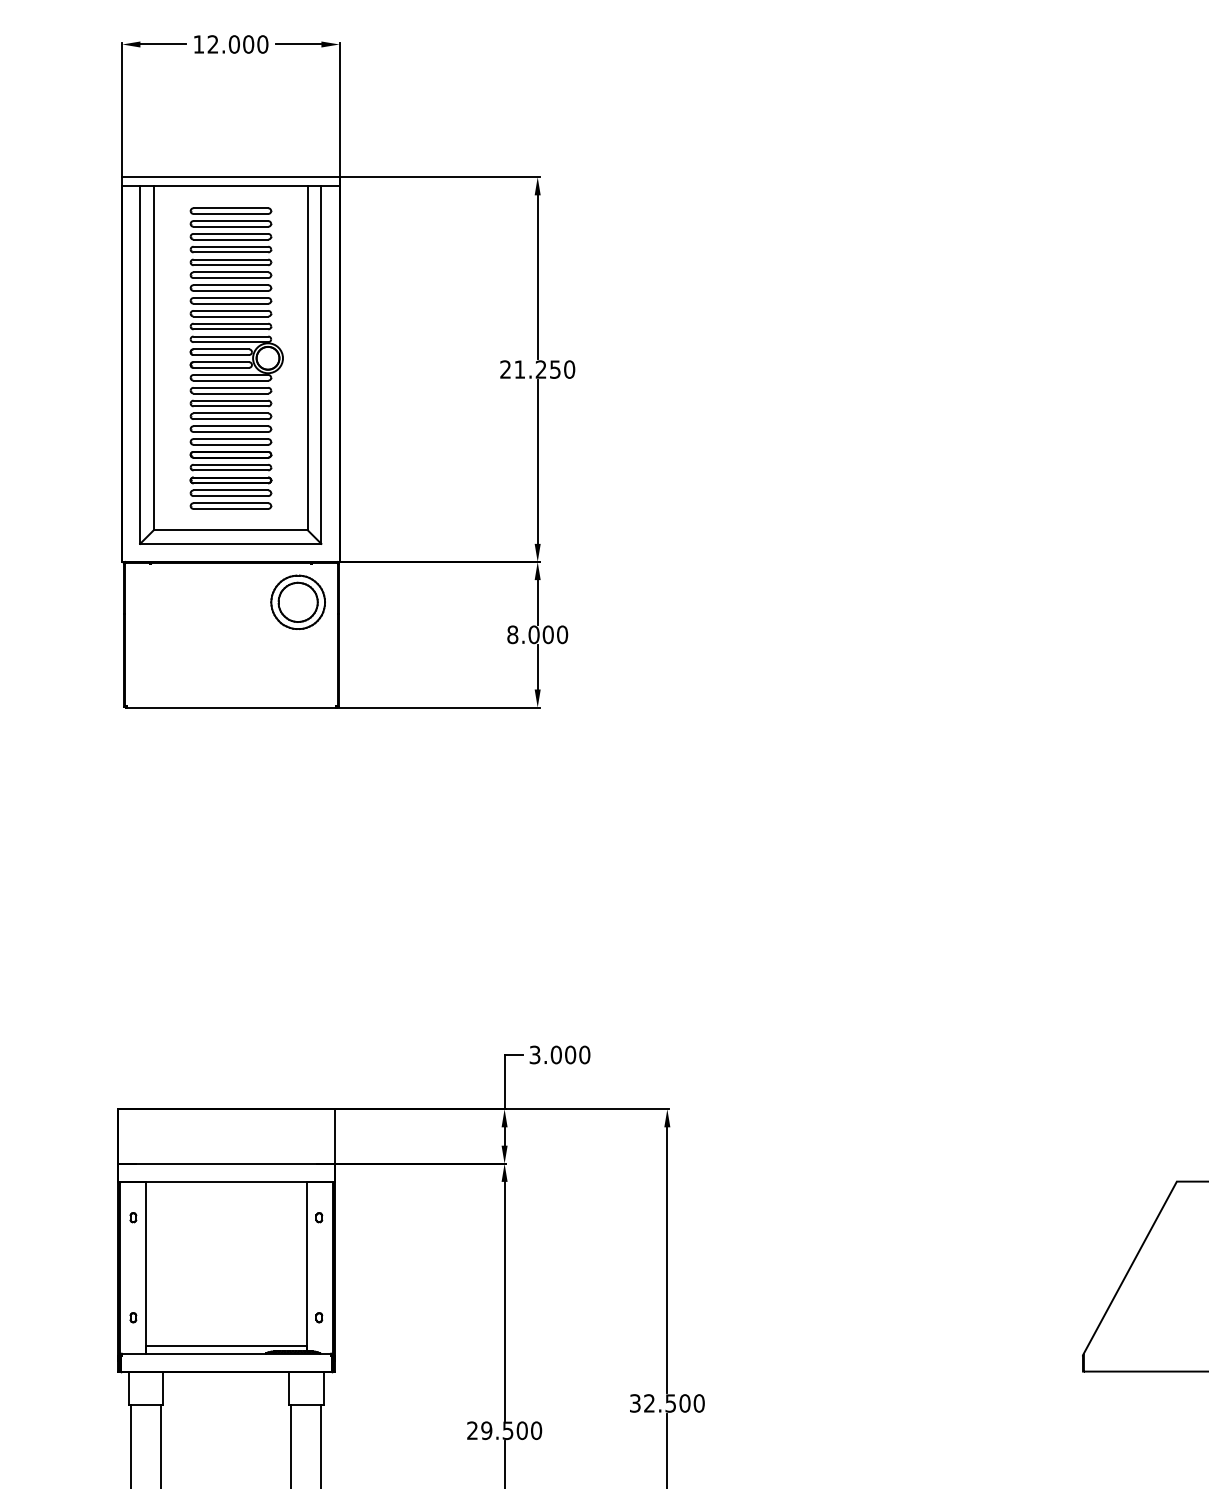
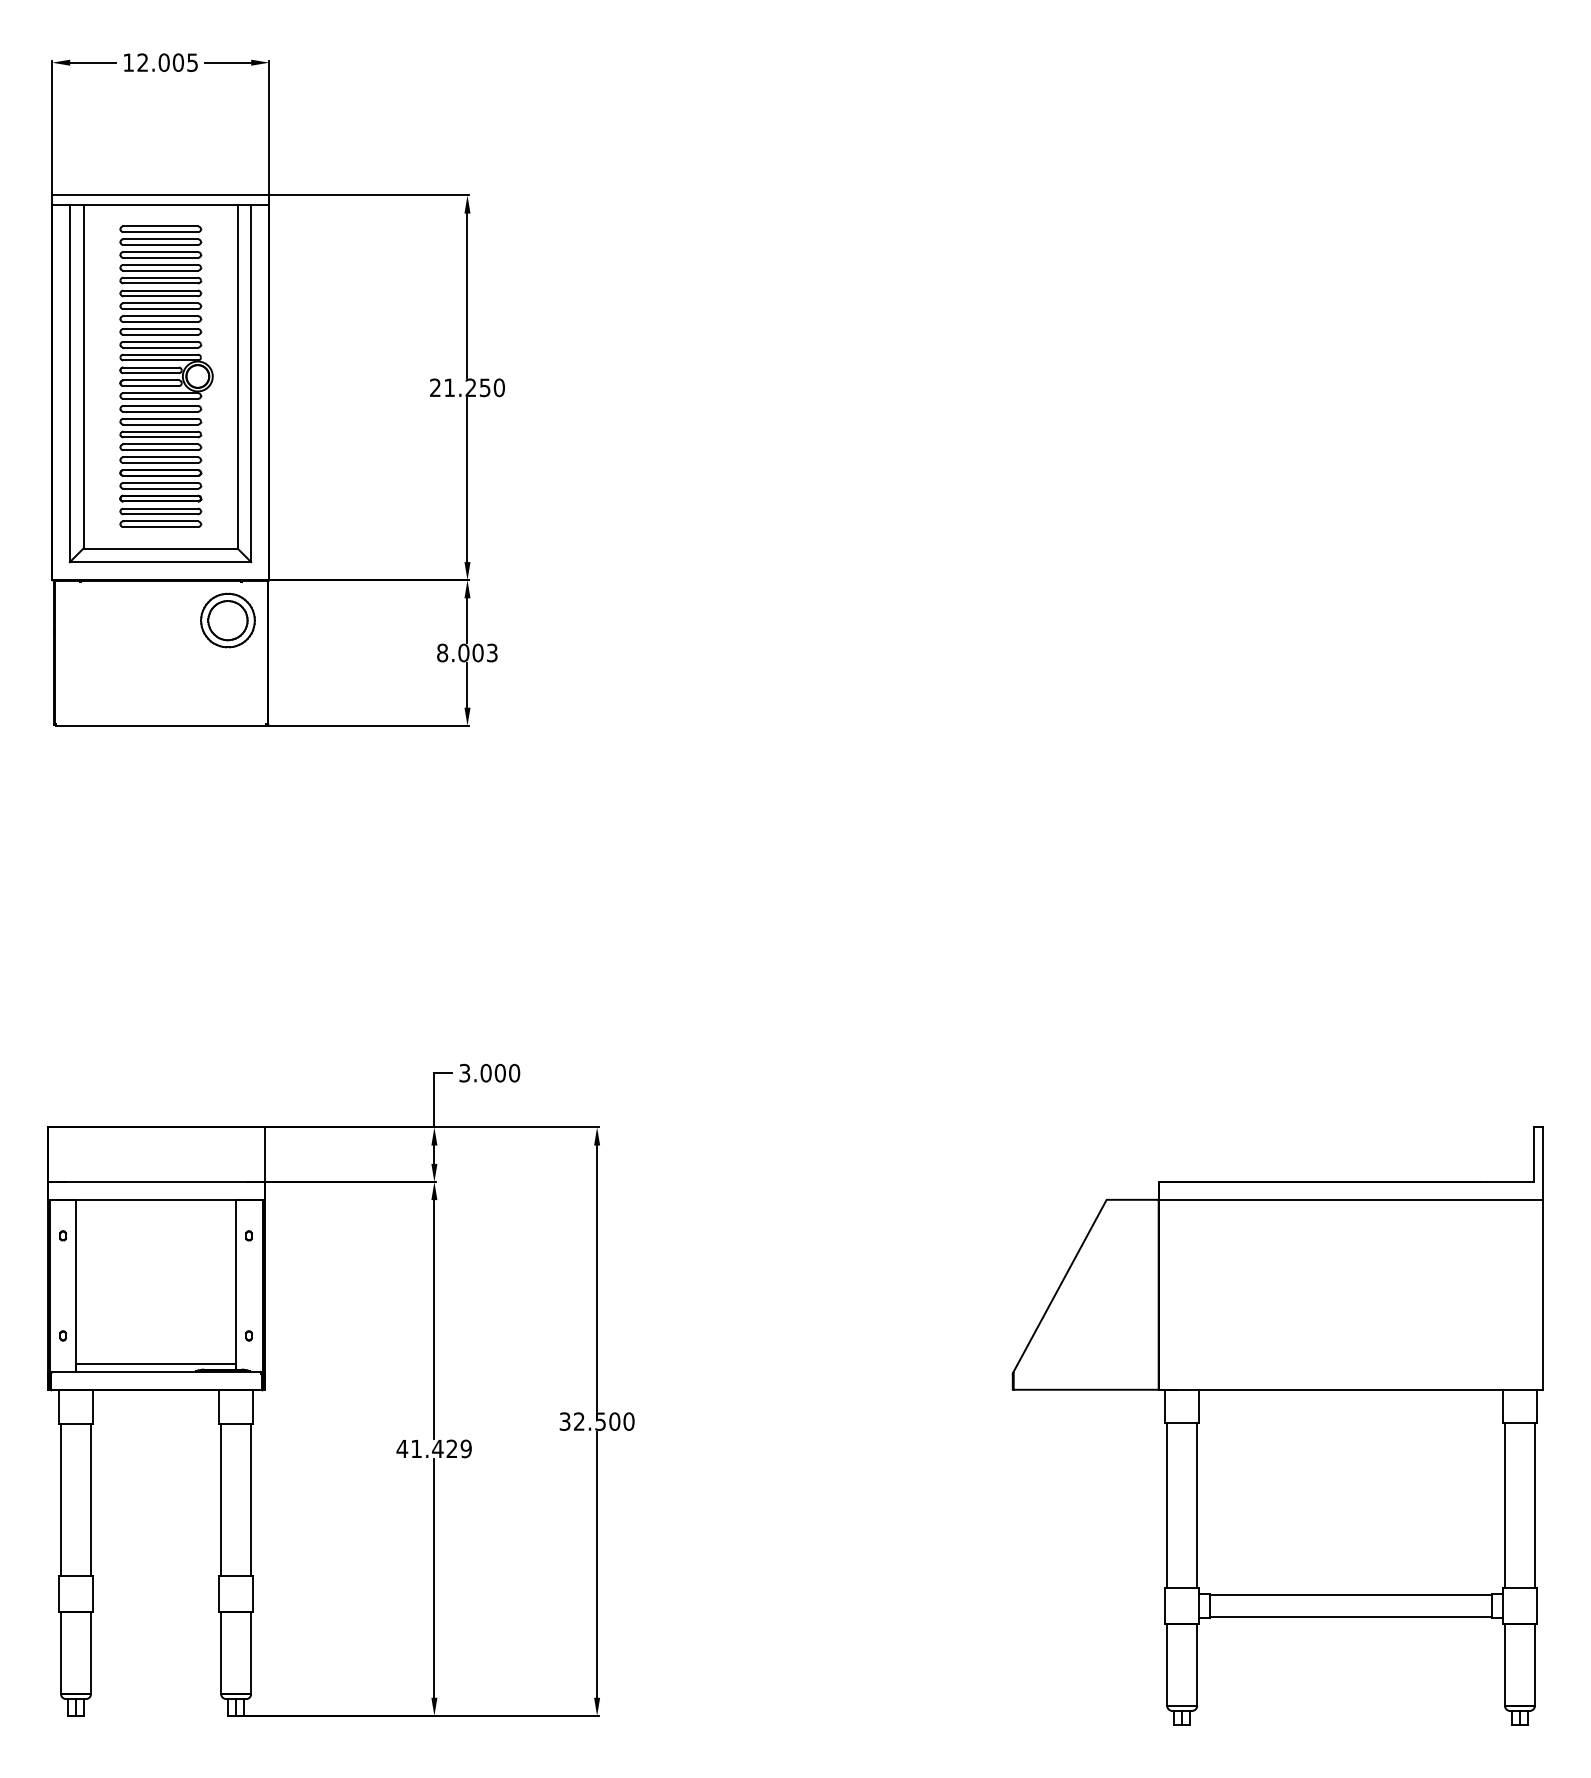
text: (262, 44) -> (192, 62), 12.000 -> 12.005
text: (561, 634) -> (491, 652), 8.000 -> 8.003
text: (503, 1430) -> (433, 1448), 29.500 -> 41.429

